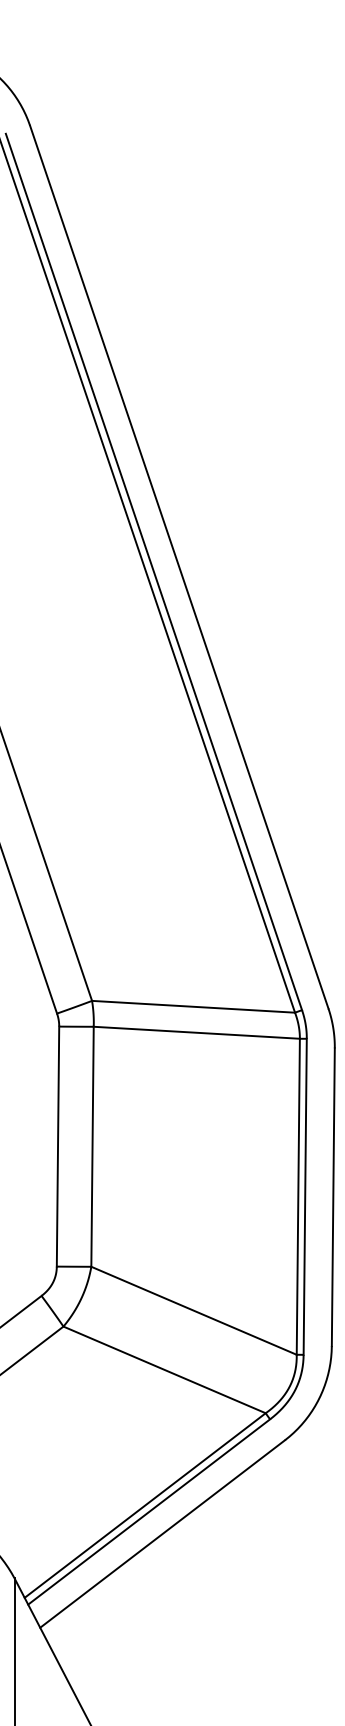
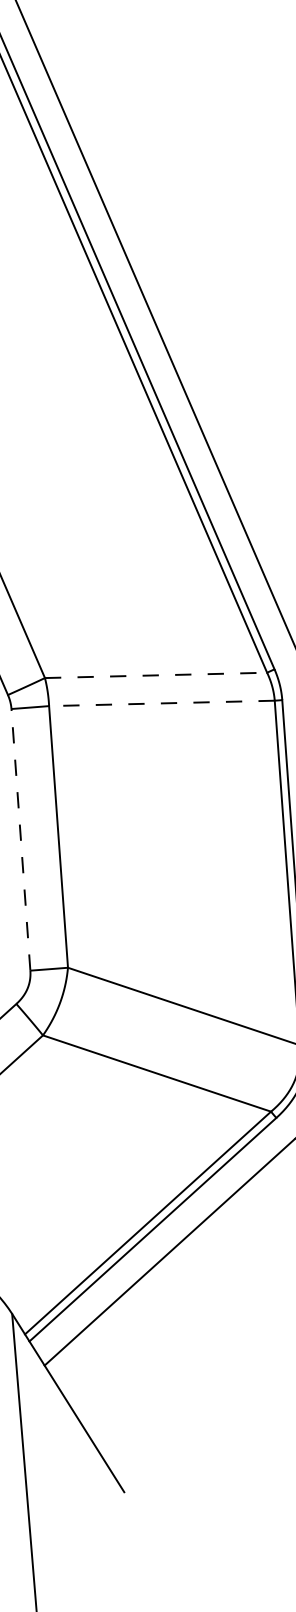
line: (193, 1006) -> (155, 675), solid -> dashed
line: (196, 1032) -> (161, 703), solid -> dashed
line: (58, 1146) -> (21, 839), solid -> dashed

